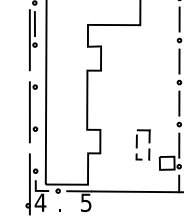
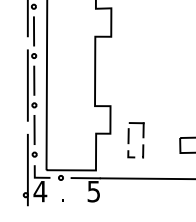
line: (35, 66) -> (34, 31), added
line: (35, 108) -> (34, 81), added
part: (142, 144) -> (135, 139), moved
line: (35, 150) -> (34, 130), added

